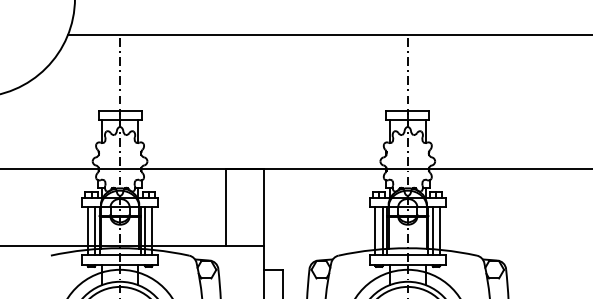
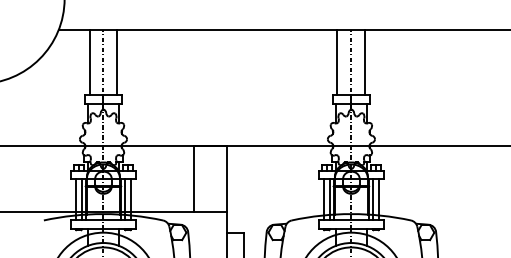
line: (103, 72) -> (89, 62), added
line: (136, 72) -> (117, 62), added
line: (391, 72) -> (337, 62), added
line: (424, 72) -> (365, 62), added

